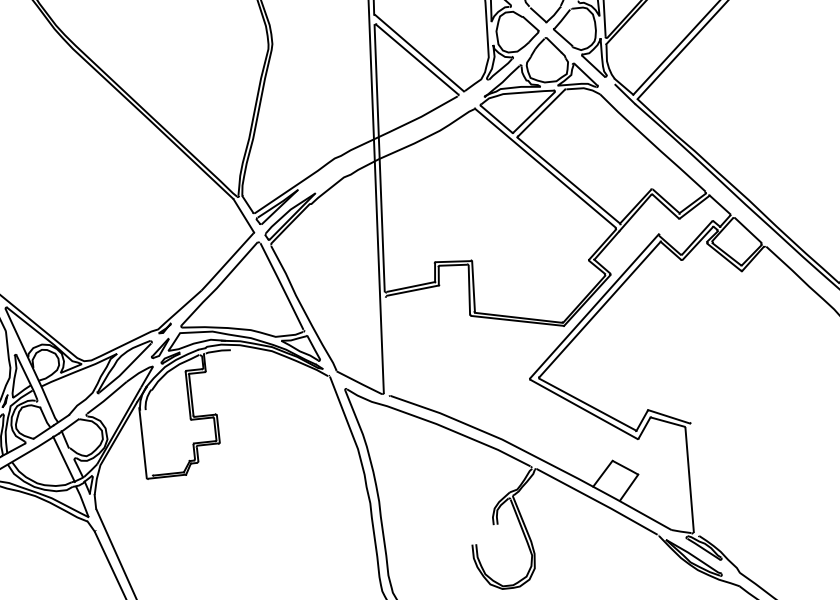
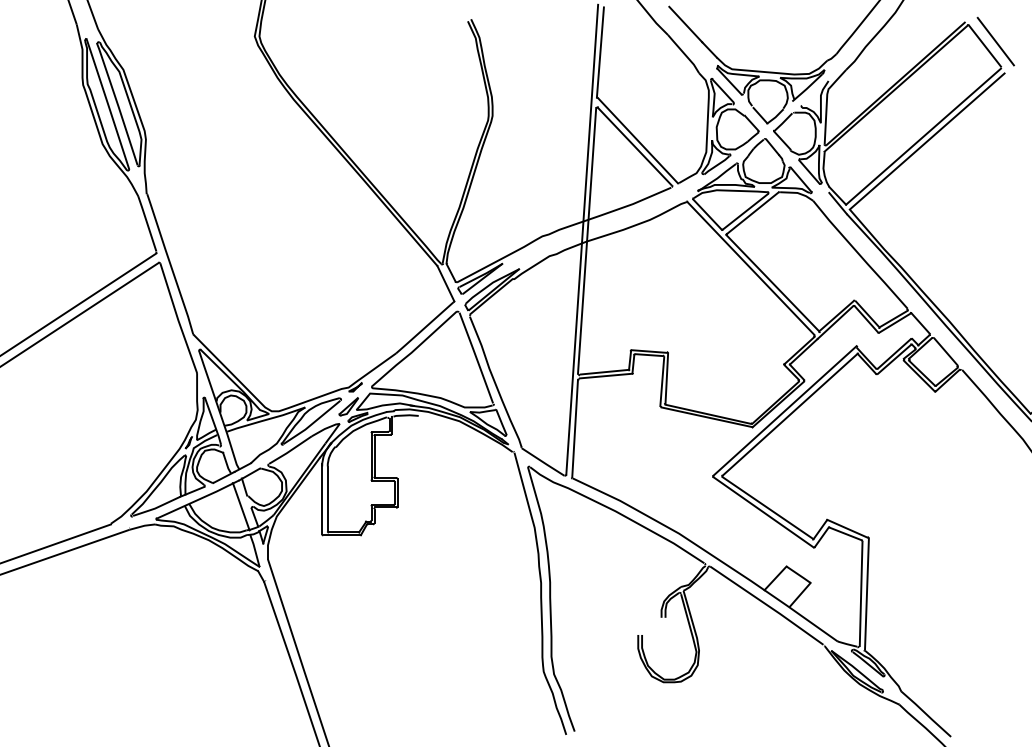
line: (387, 346) -> (574, 428), added
line: (150, 442) -> (328, 499), added
line: (694, 479) -> (866, 593), added

